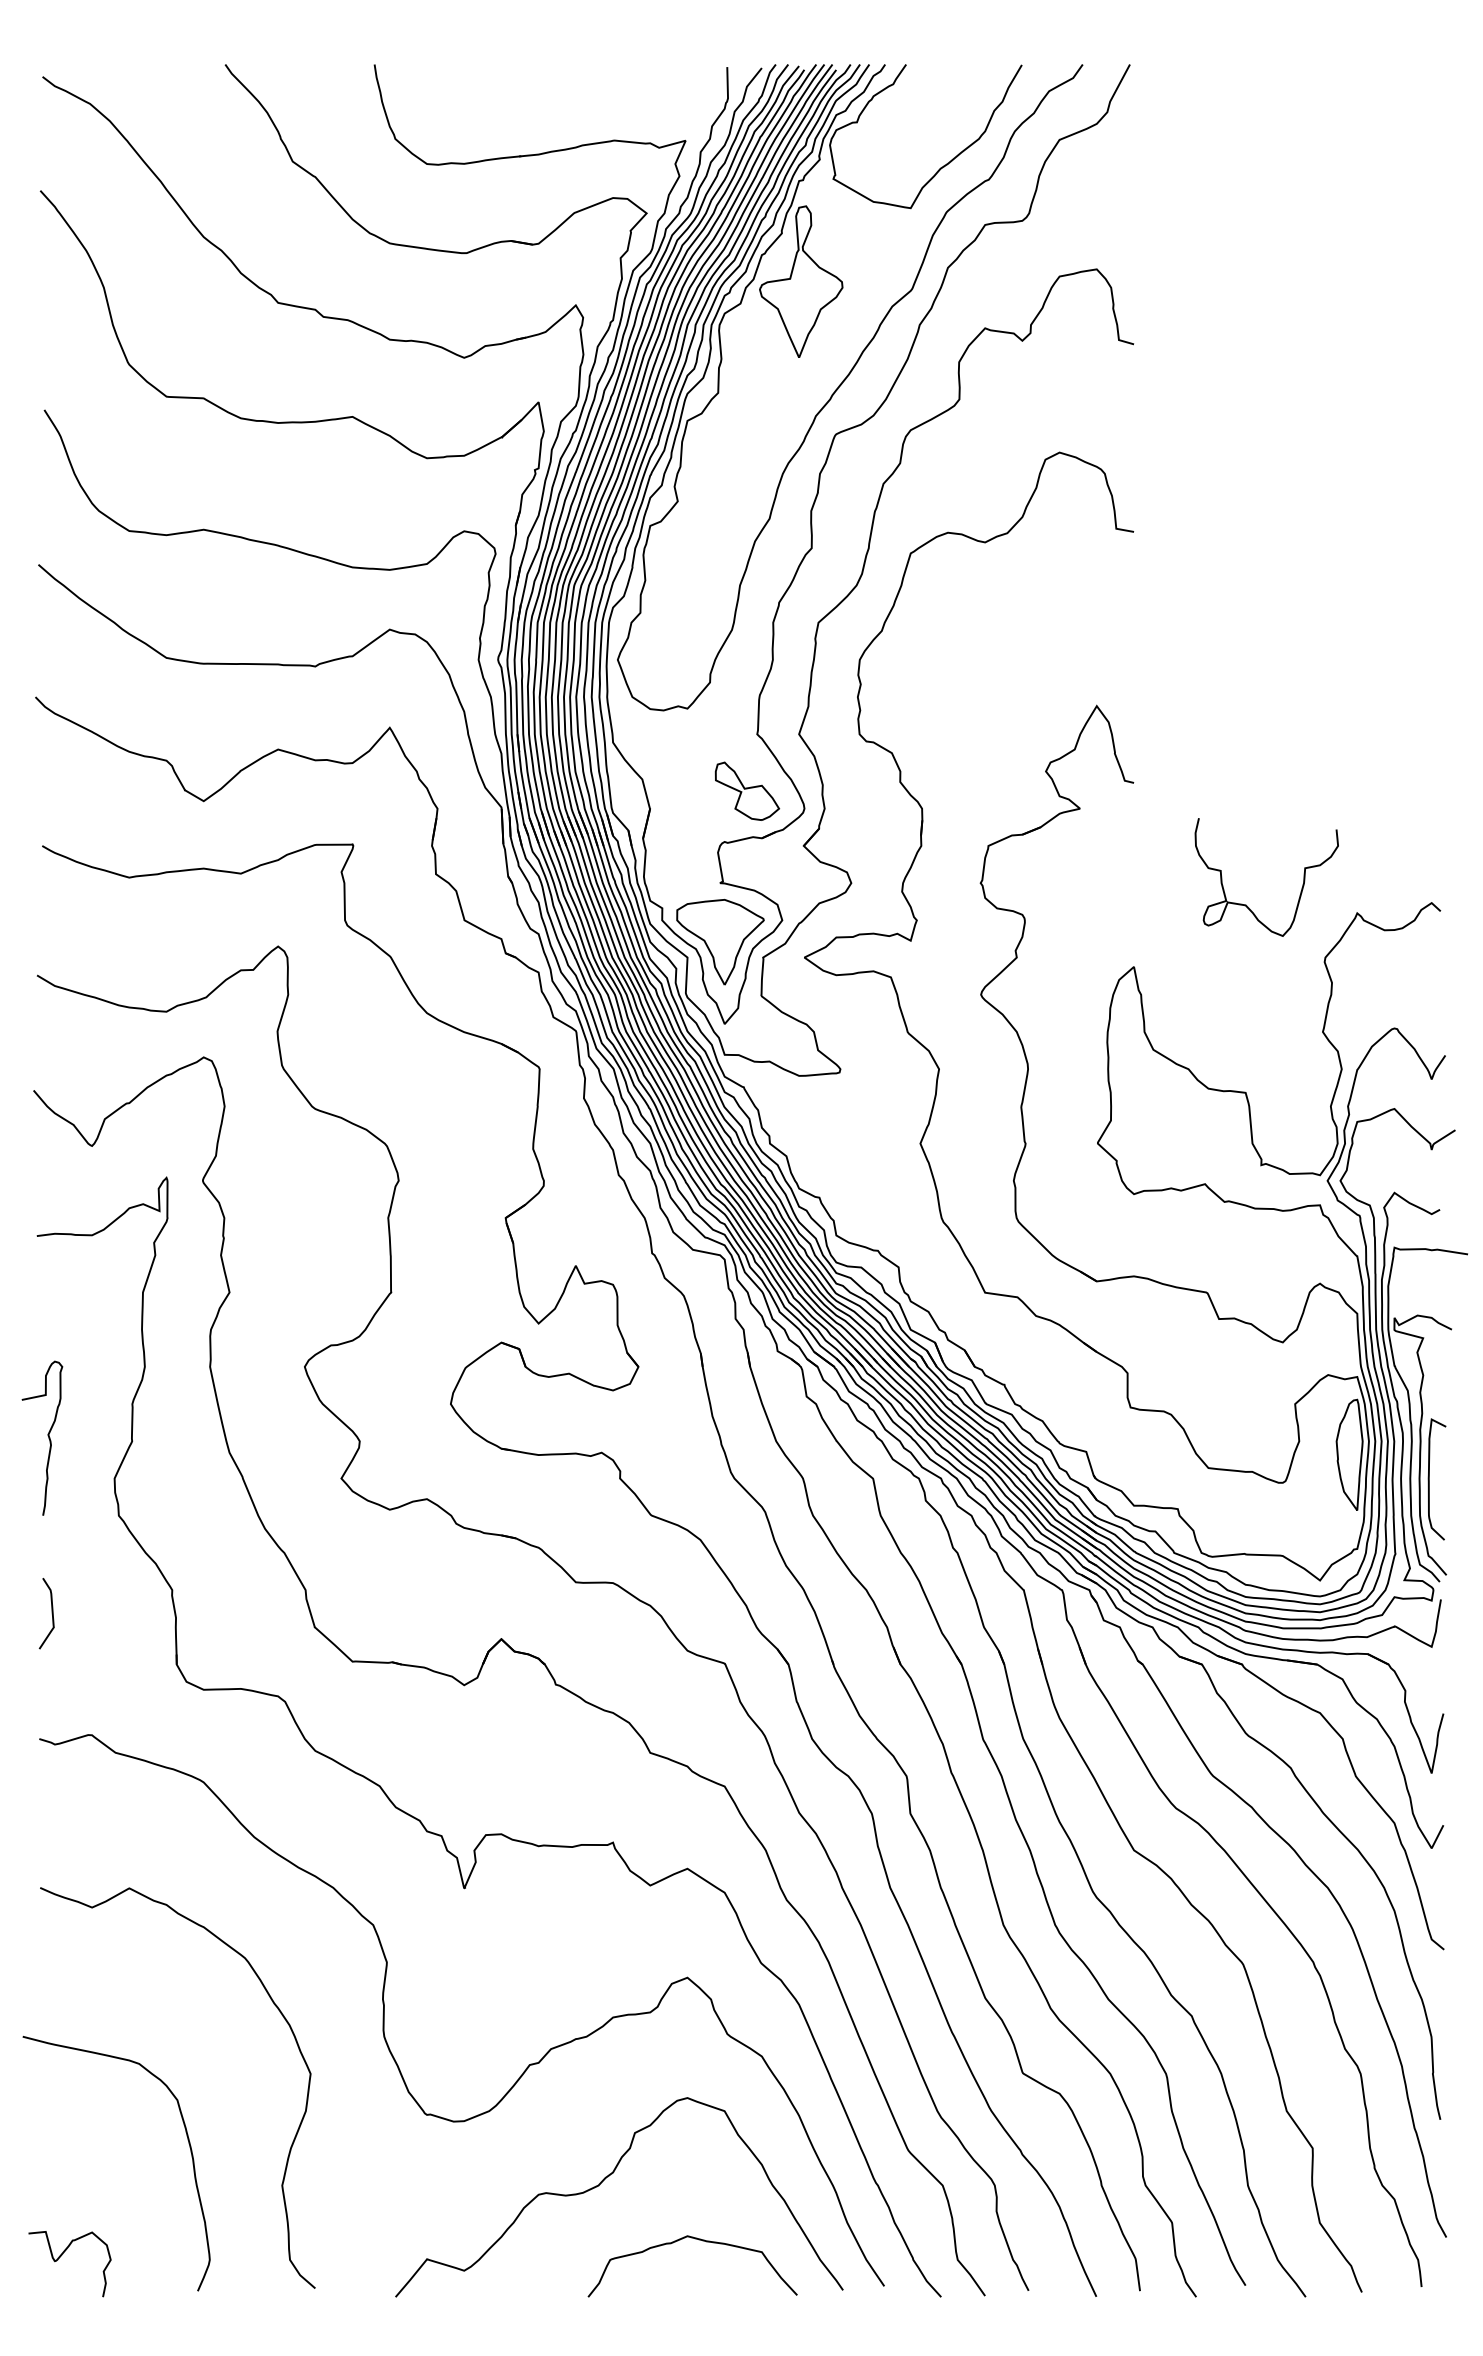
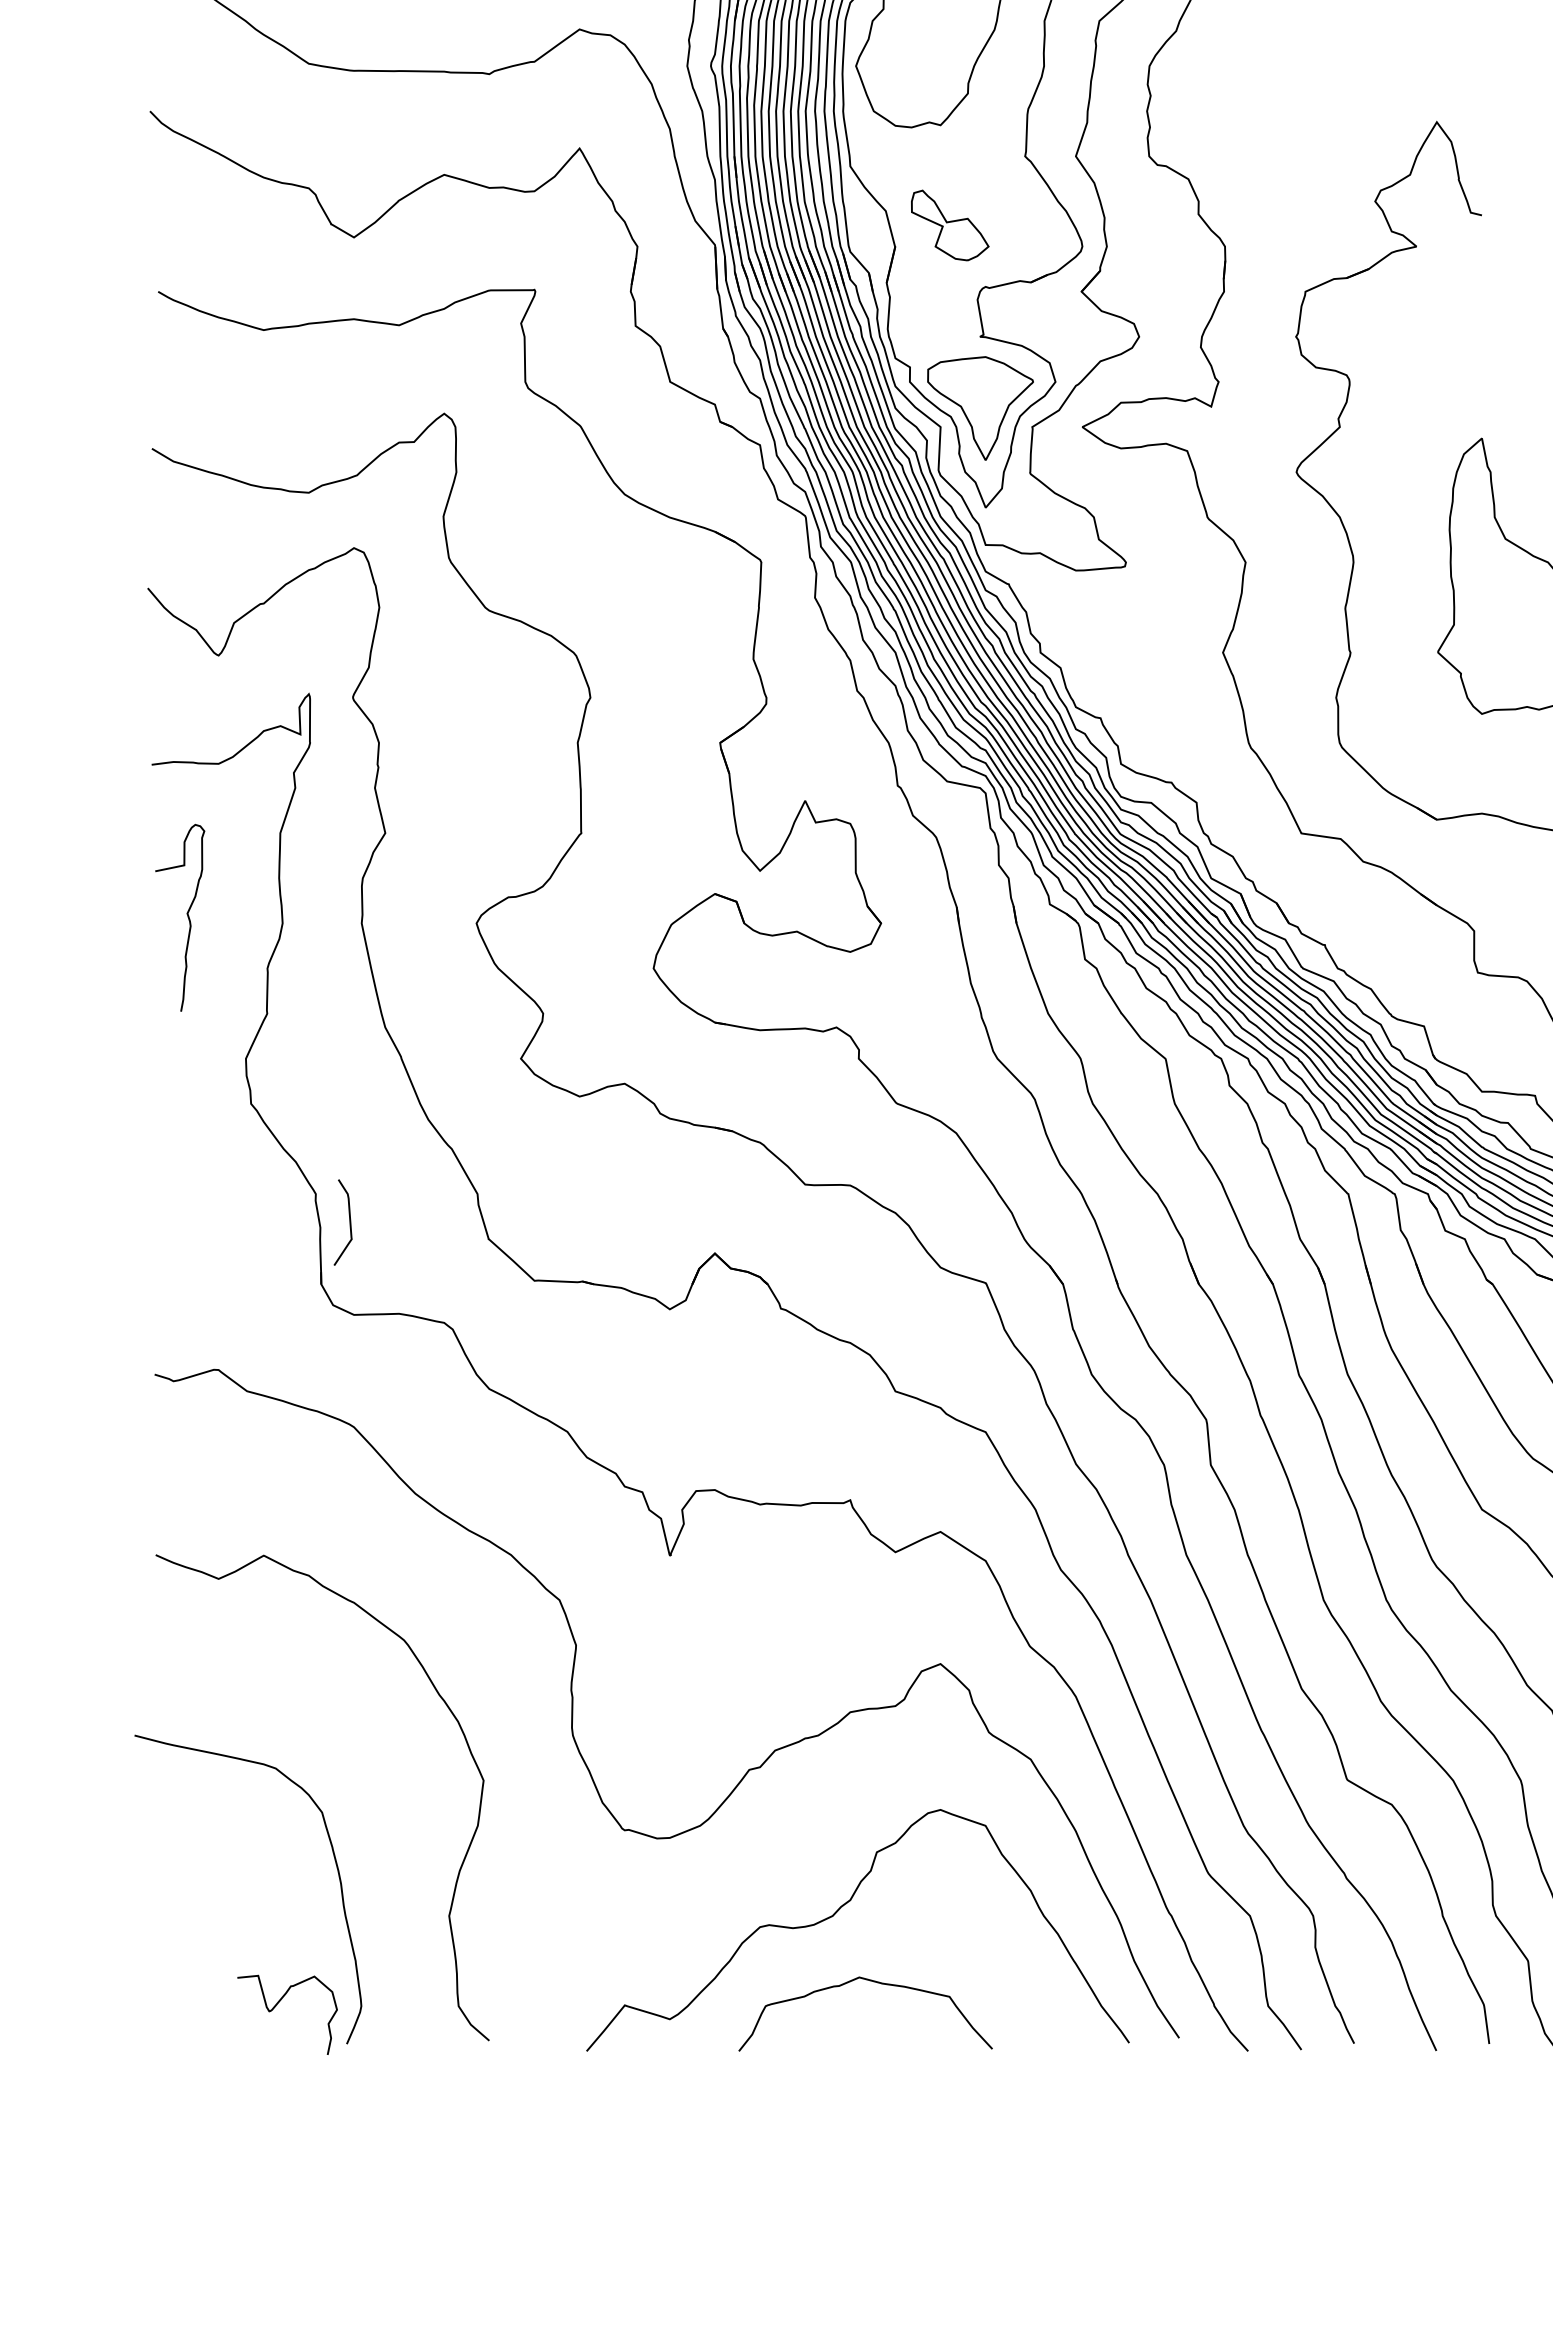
part: (747, 790) -> (950, 224), moved
curve: (47, 1435) -> (186, 914), moved
curve: (51, 1613) -> (348, 1222), moved
curve: (698, 2240) -> (872, 1982), moved
curve: (61, 2256) -> (277, 2005), moved

